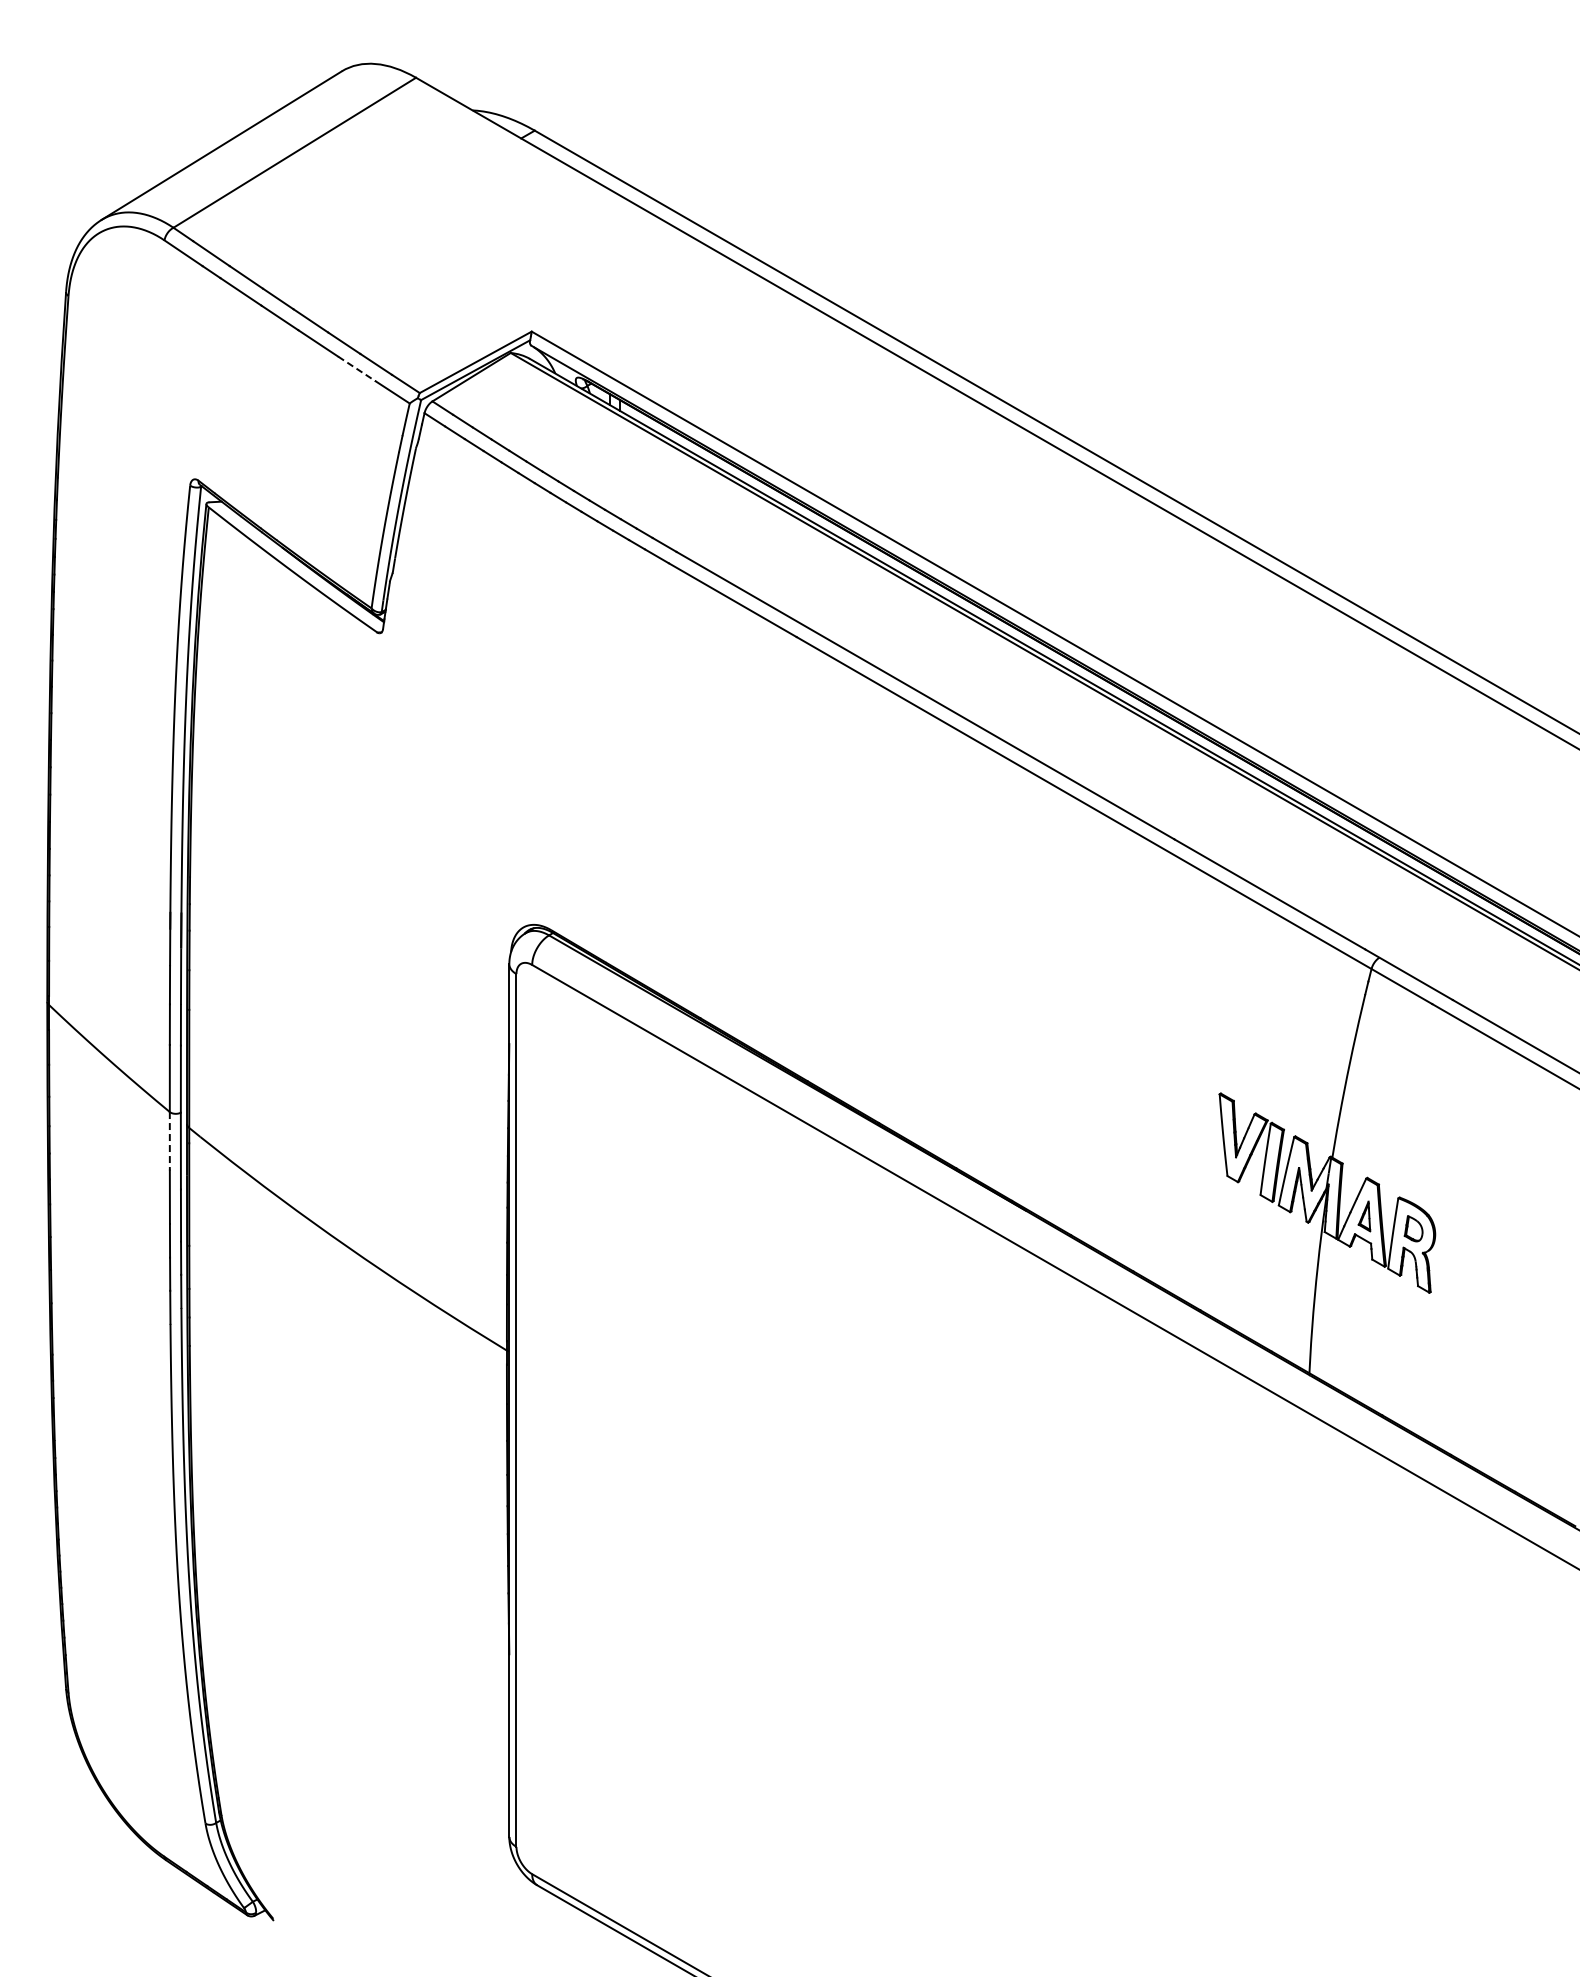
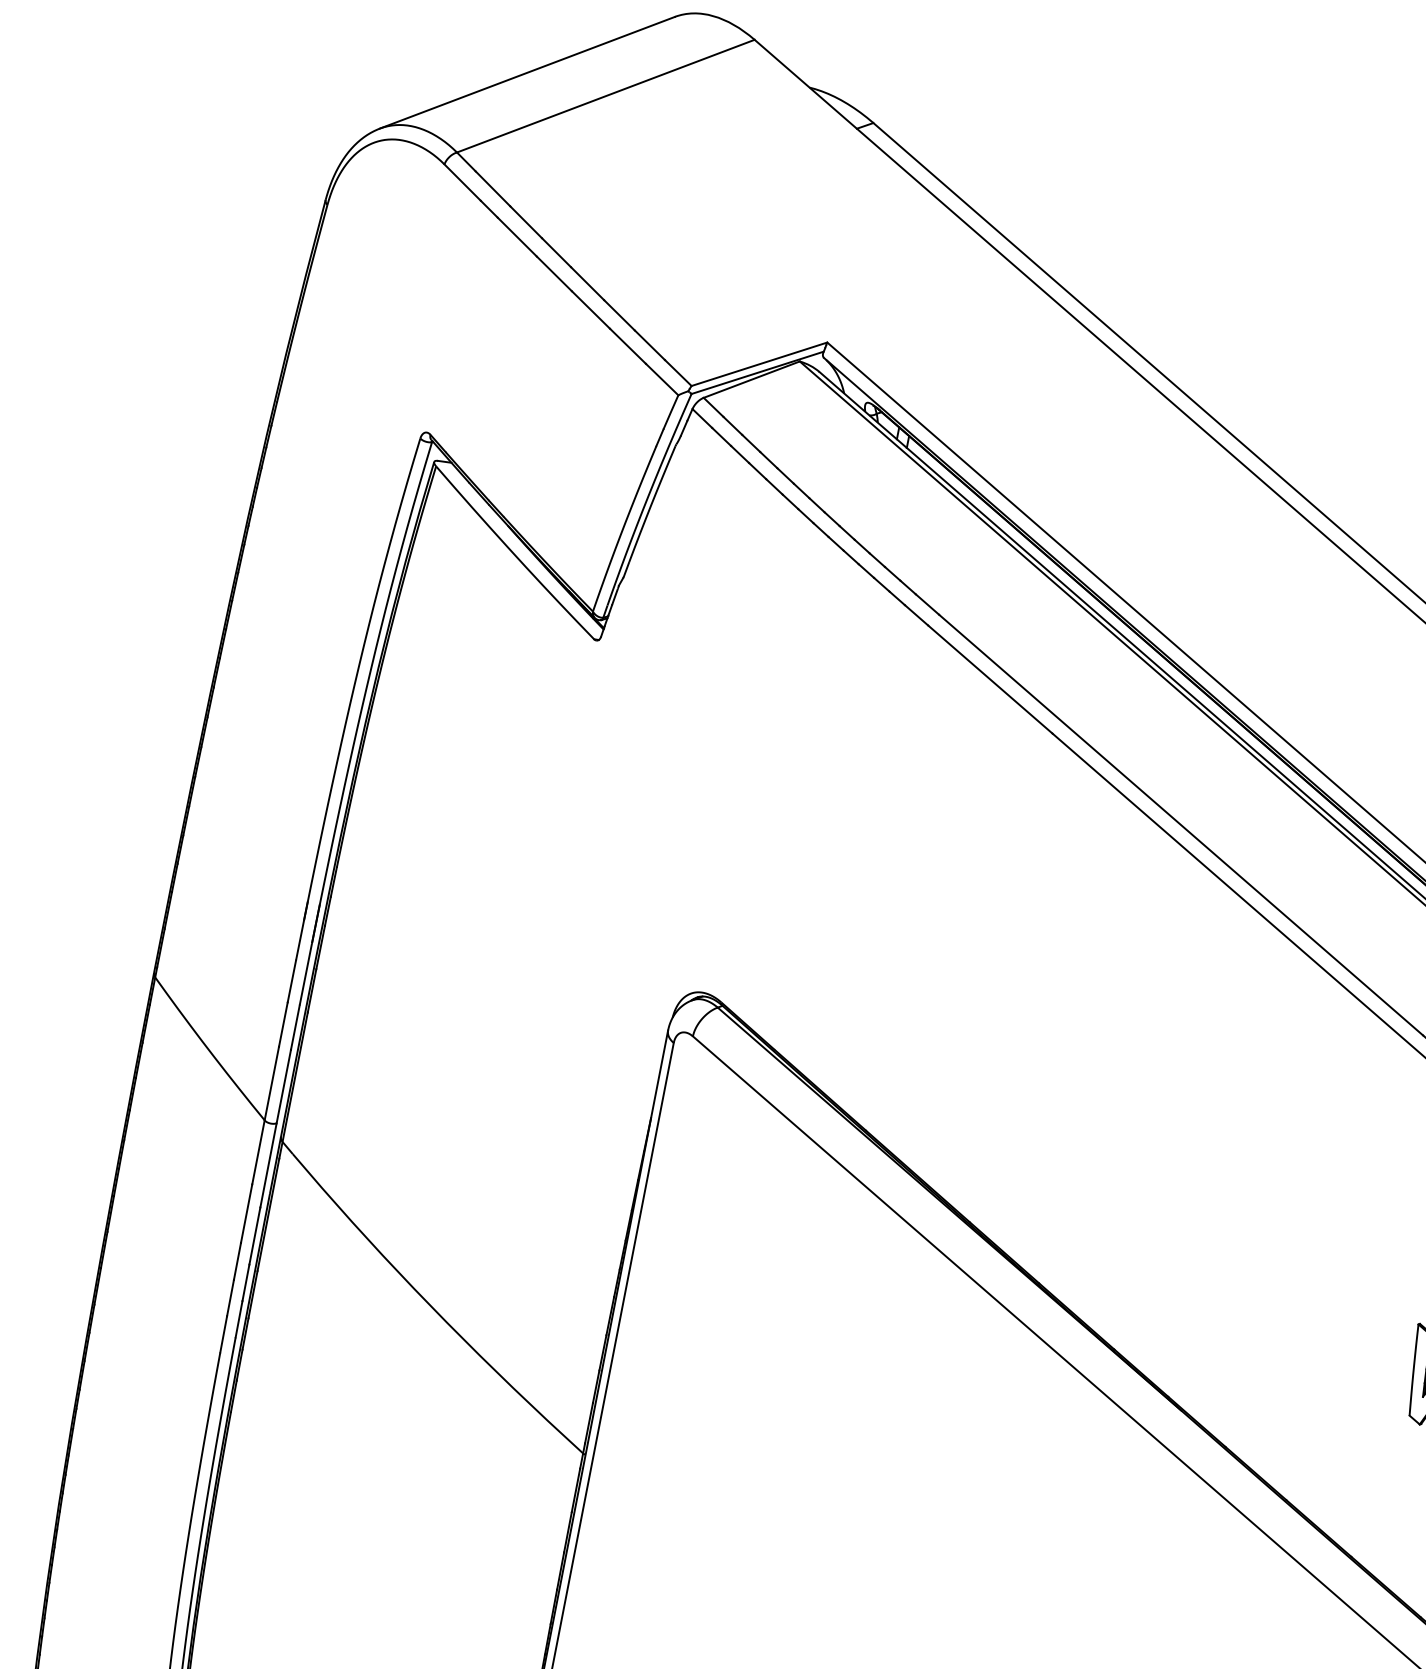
line: (356, 368) -> (627, 345), dashed -> solid
line: (169, 1141) -> (258, 1152), dashed -> solid

